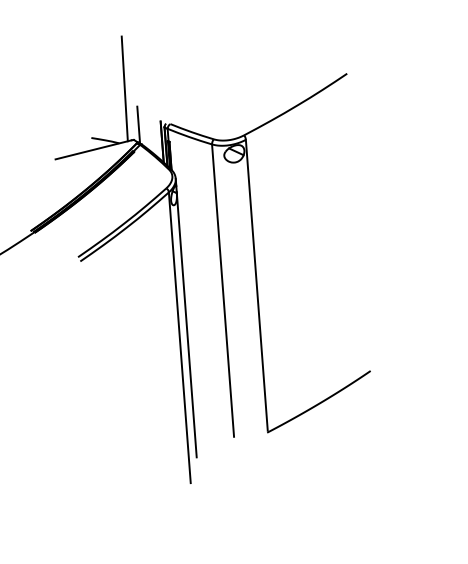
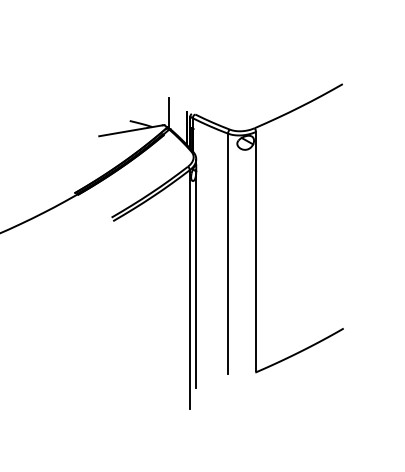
line: (123, 88) -> (159, 82), removed

